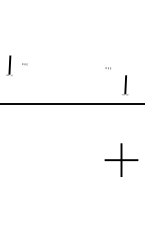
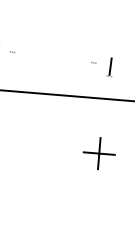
part: (125, 85) -> (110, 67), moved

